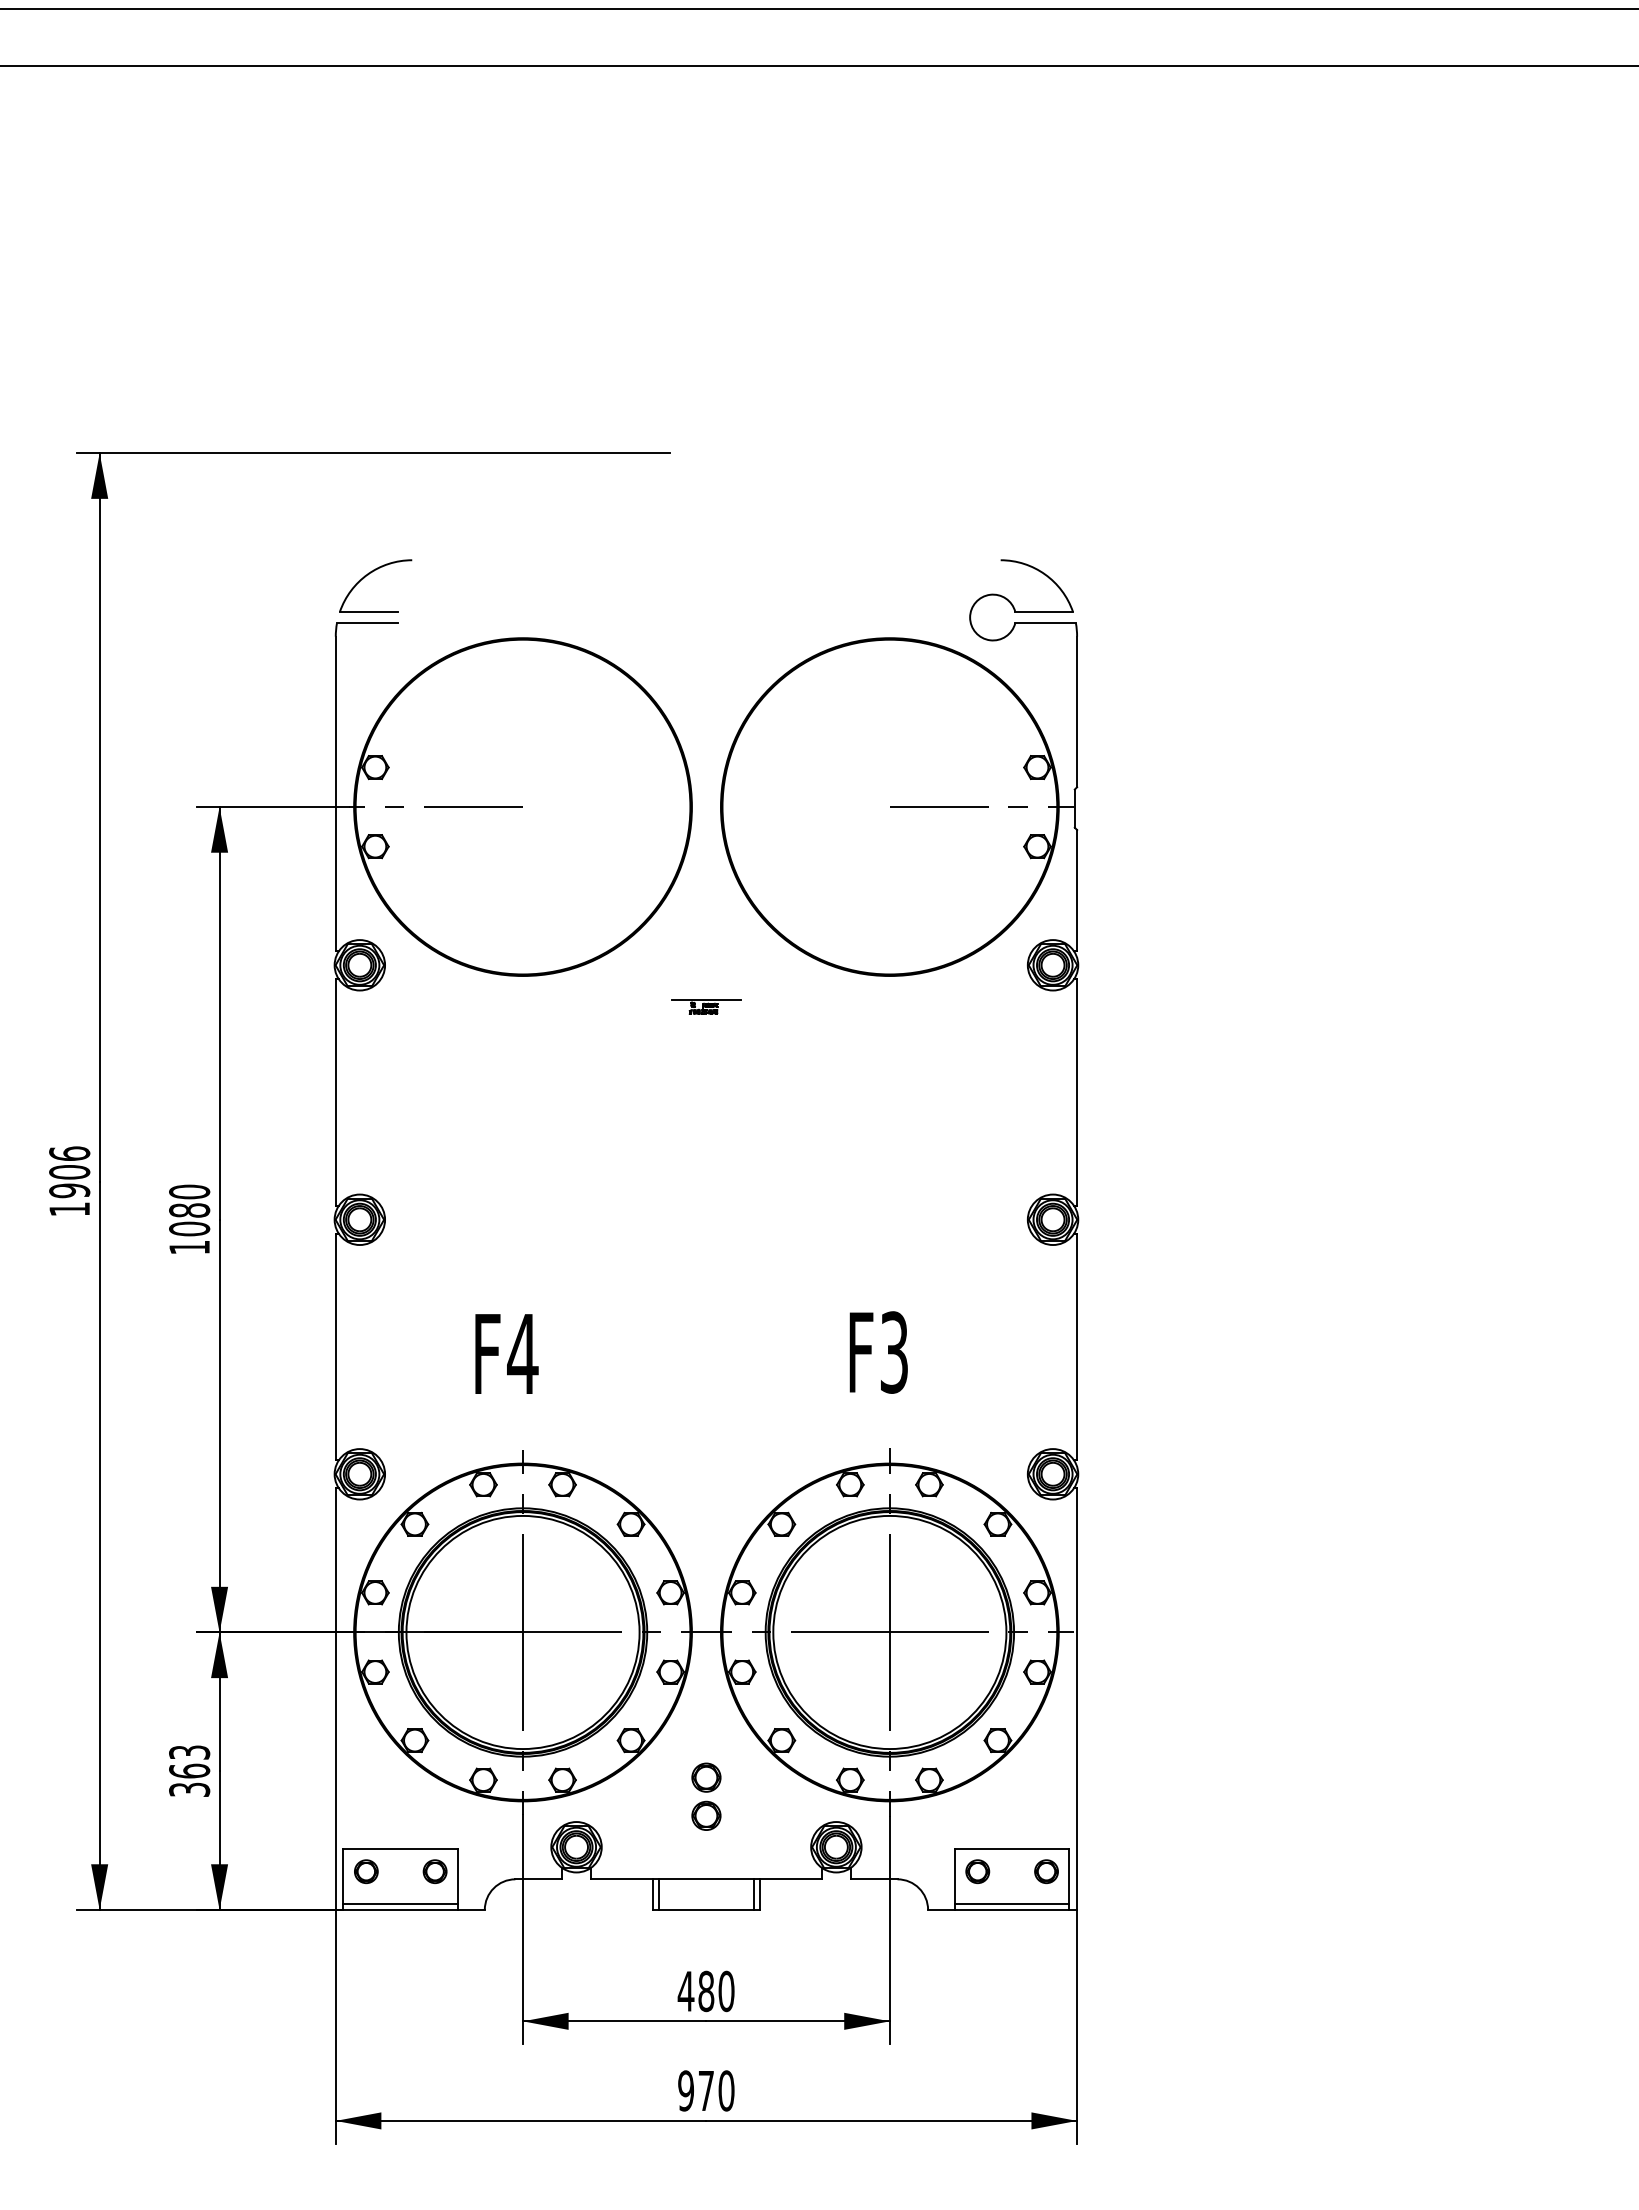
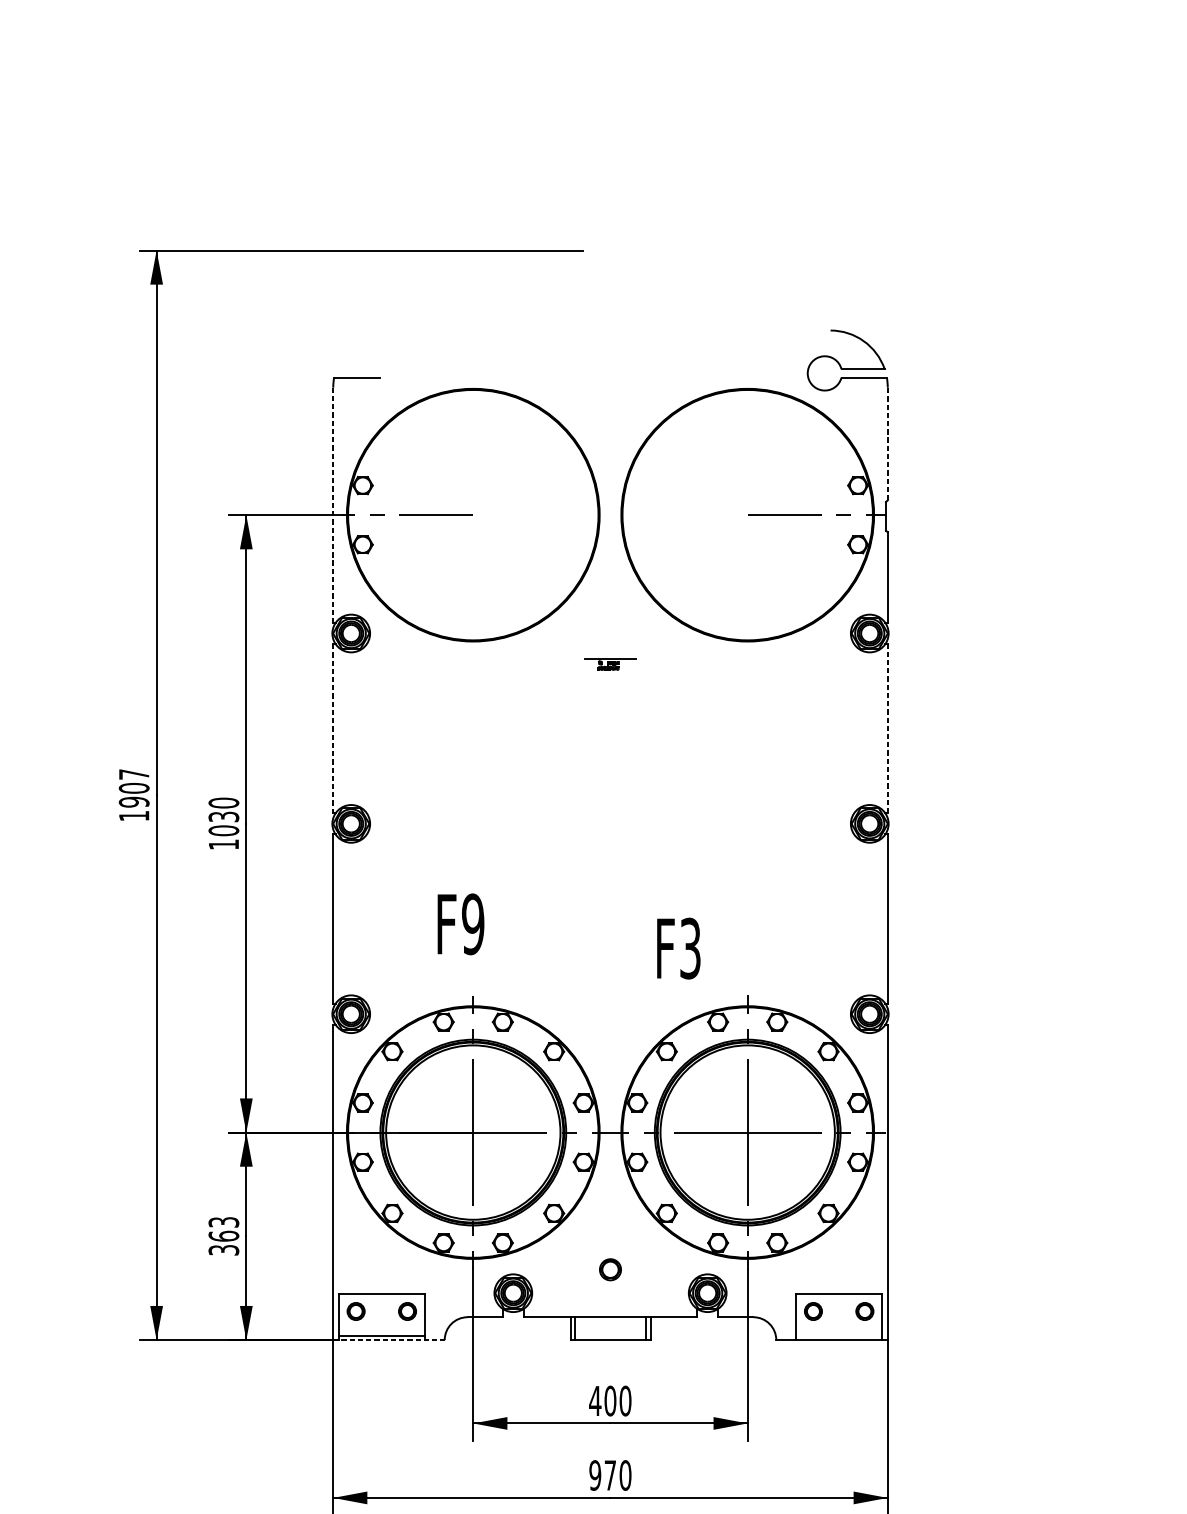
part: (368, 575) -> (357, 341), removed
line: (1077, 711) -> (888, 443), solid -> dashed
line: (335, 794) -> (333, 505), solid -> dashed
line: (1077, 1092) -> (888, 728), solid -> dashed
line: (335, 1093) -> (333, 729), solid -> dashed
text: (69, 1153) -> (134, 774), 1906 -> 1907
text: (189, 1210) -> (223, 816), 1080 -> 1030
text: (878, 1352) -> (678, 948), moved
text: (522, 1353) -> (472, 923), F4 -> F9
part: (706, 1777) -> (610, 1241), removed
line: (1011, 1903) -> (838, 1335), removed
line: (410, 1909) -> (389, 1339), solid -> dashed
text: (706, 1991) -> (610, 1401), 480 -> 400

